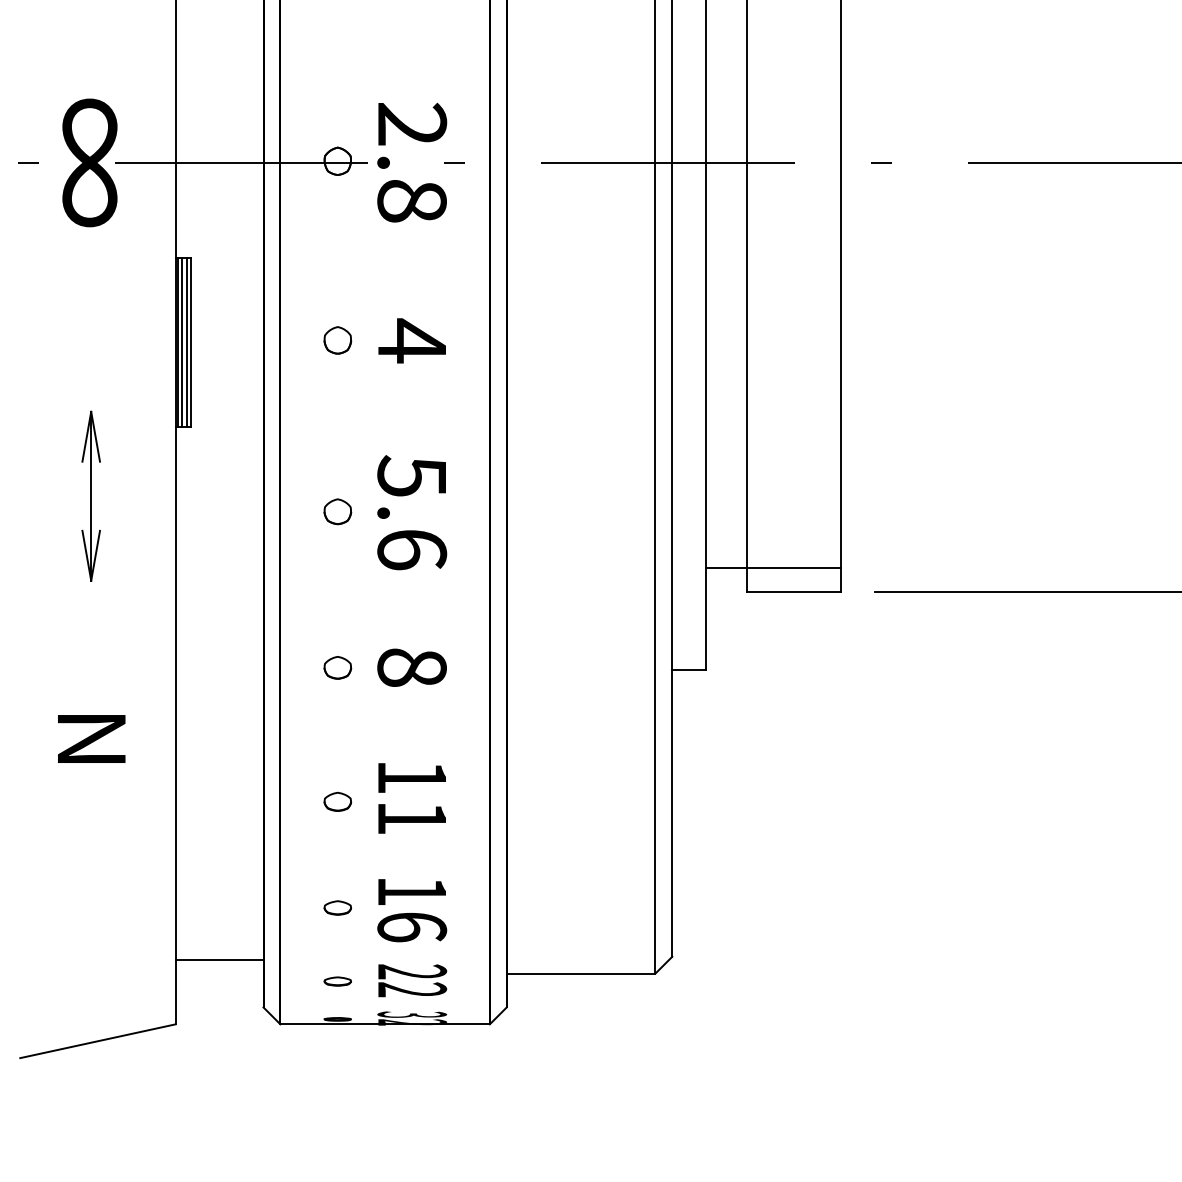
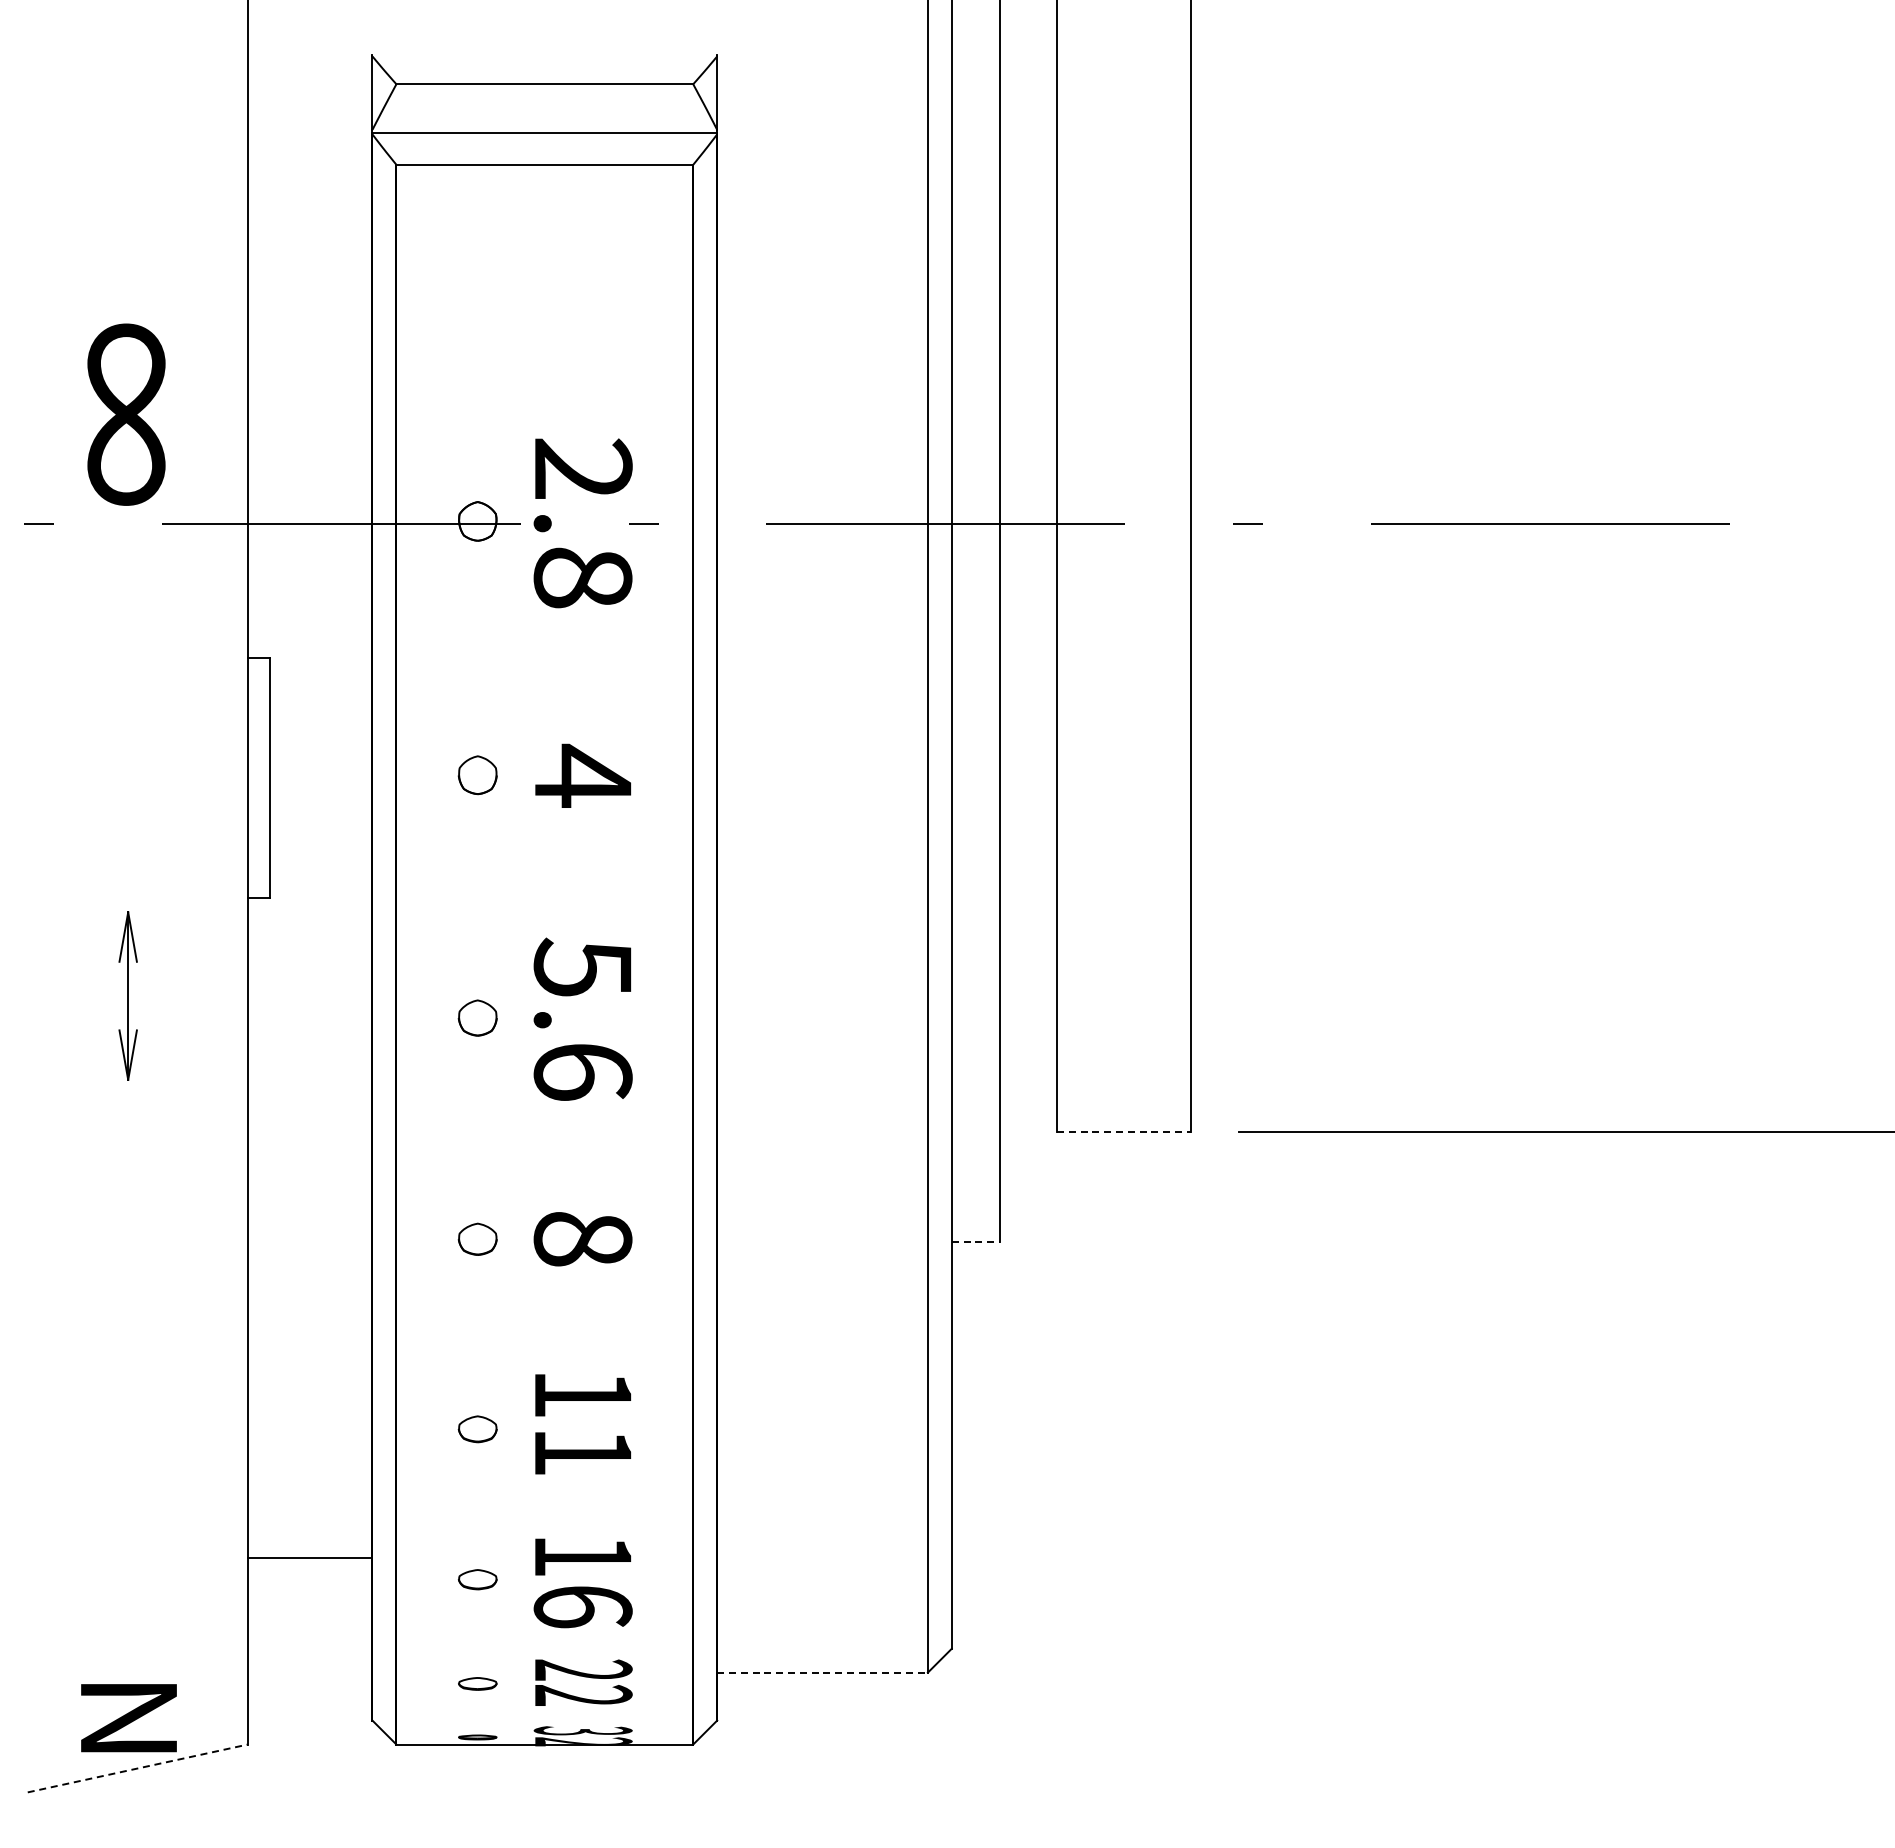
text: (89, 162) -> (126, 414), moved
line: (178, 342) -> (251, 777), removed
line: (182, 342) -> (257, 777), removed
line: (186, 342) -> (263, 777), removed
part: (90, 495) -> (127, 995), size x0.7
line: (773, 568) -> (1095, 1098), removed
line: (794, 591) -> (1124, 1131), solid -> dashed
line: (689, 669) -> (975, 1241), solid -> dashed
text: (91, 739) -> (128, 1718), moved
line: (219, 960) -> (309, 1557), moved
line: (581, 973) -> (823, 1672), solid -> dashed
line: (97, 1041) -> (137, 1768), solid -> dashed

